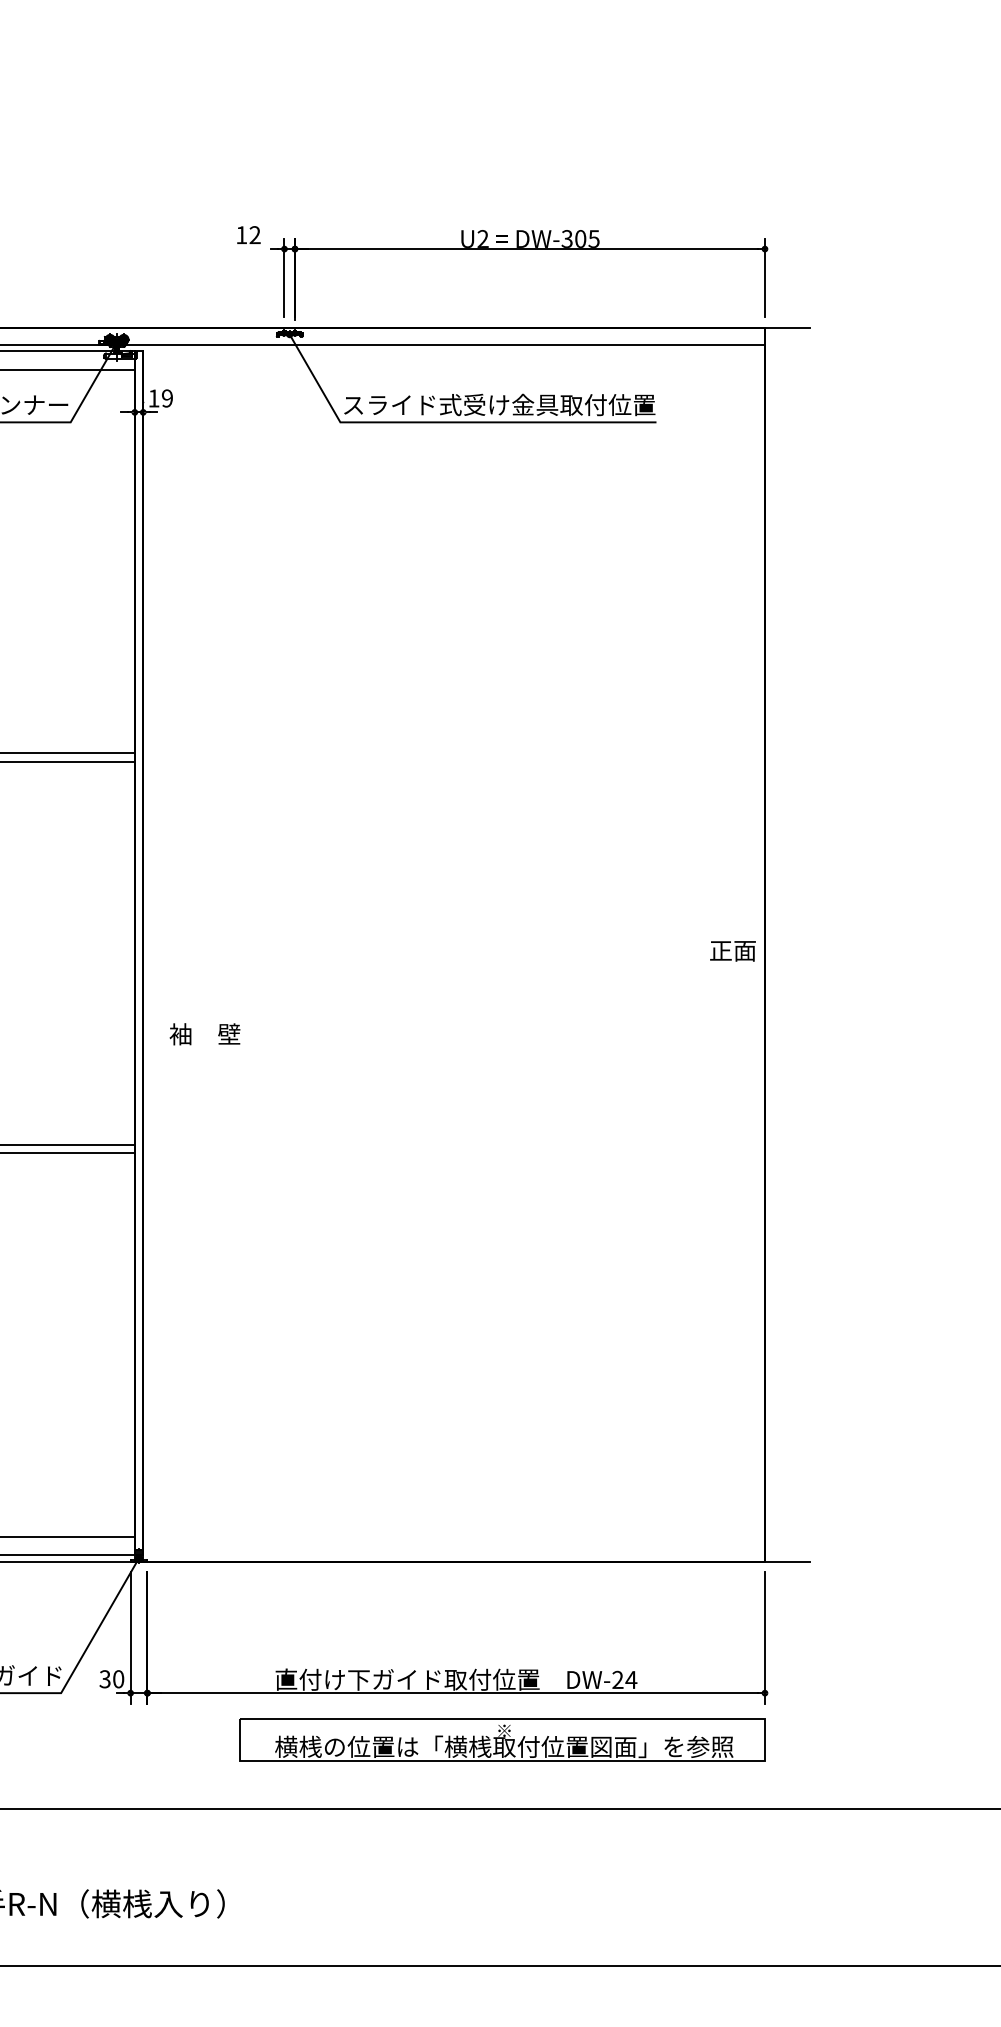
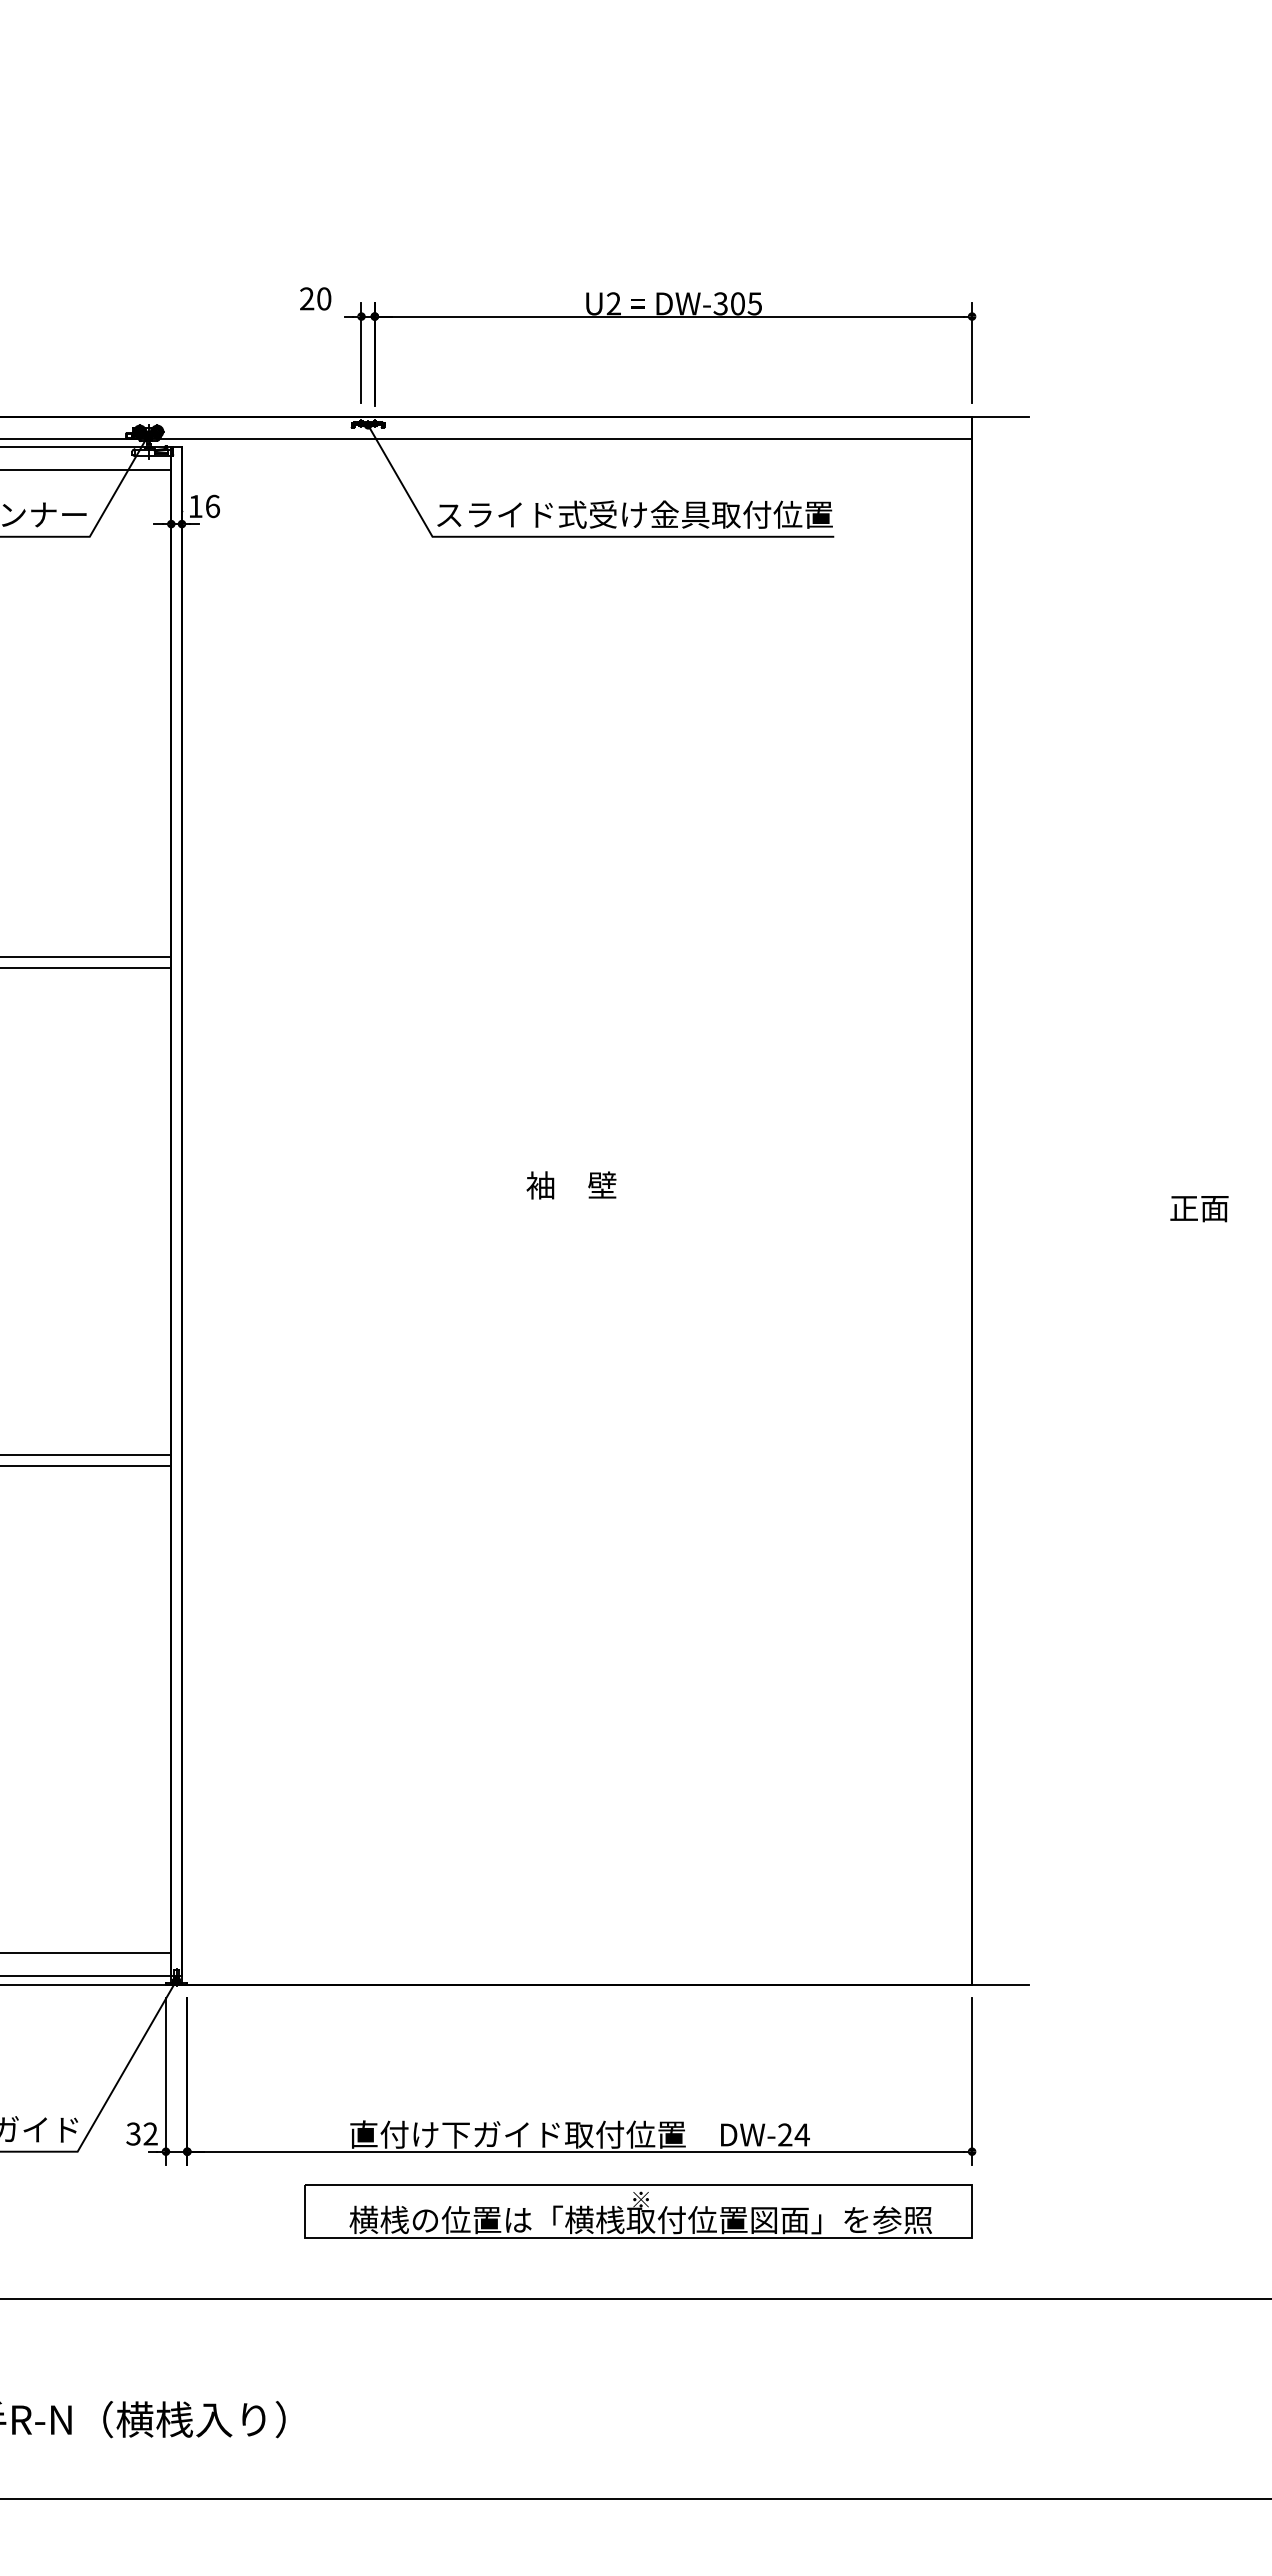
text: (248, 234) -> (315, 298), 12 -> 20
text: (167, 398) -> (212, 506), 19 -> 16
text: (733, 951) -> (1199, 1209), moved
text: (205, 1034) -> (571, 1185), moved
text: (118, 1678) -> (150, 2133), 30 -> 32

